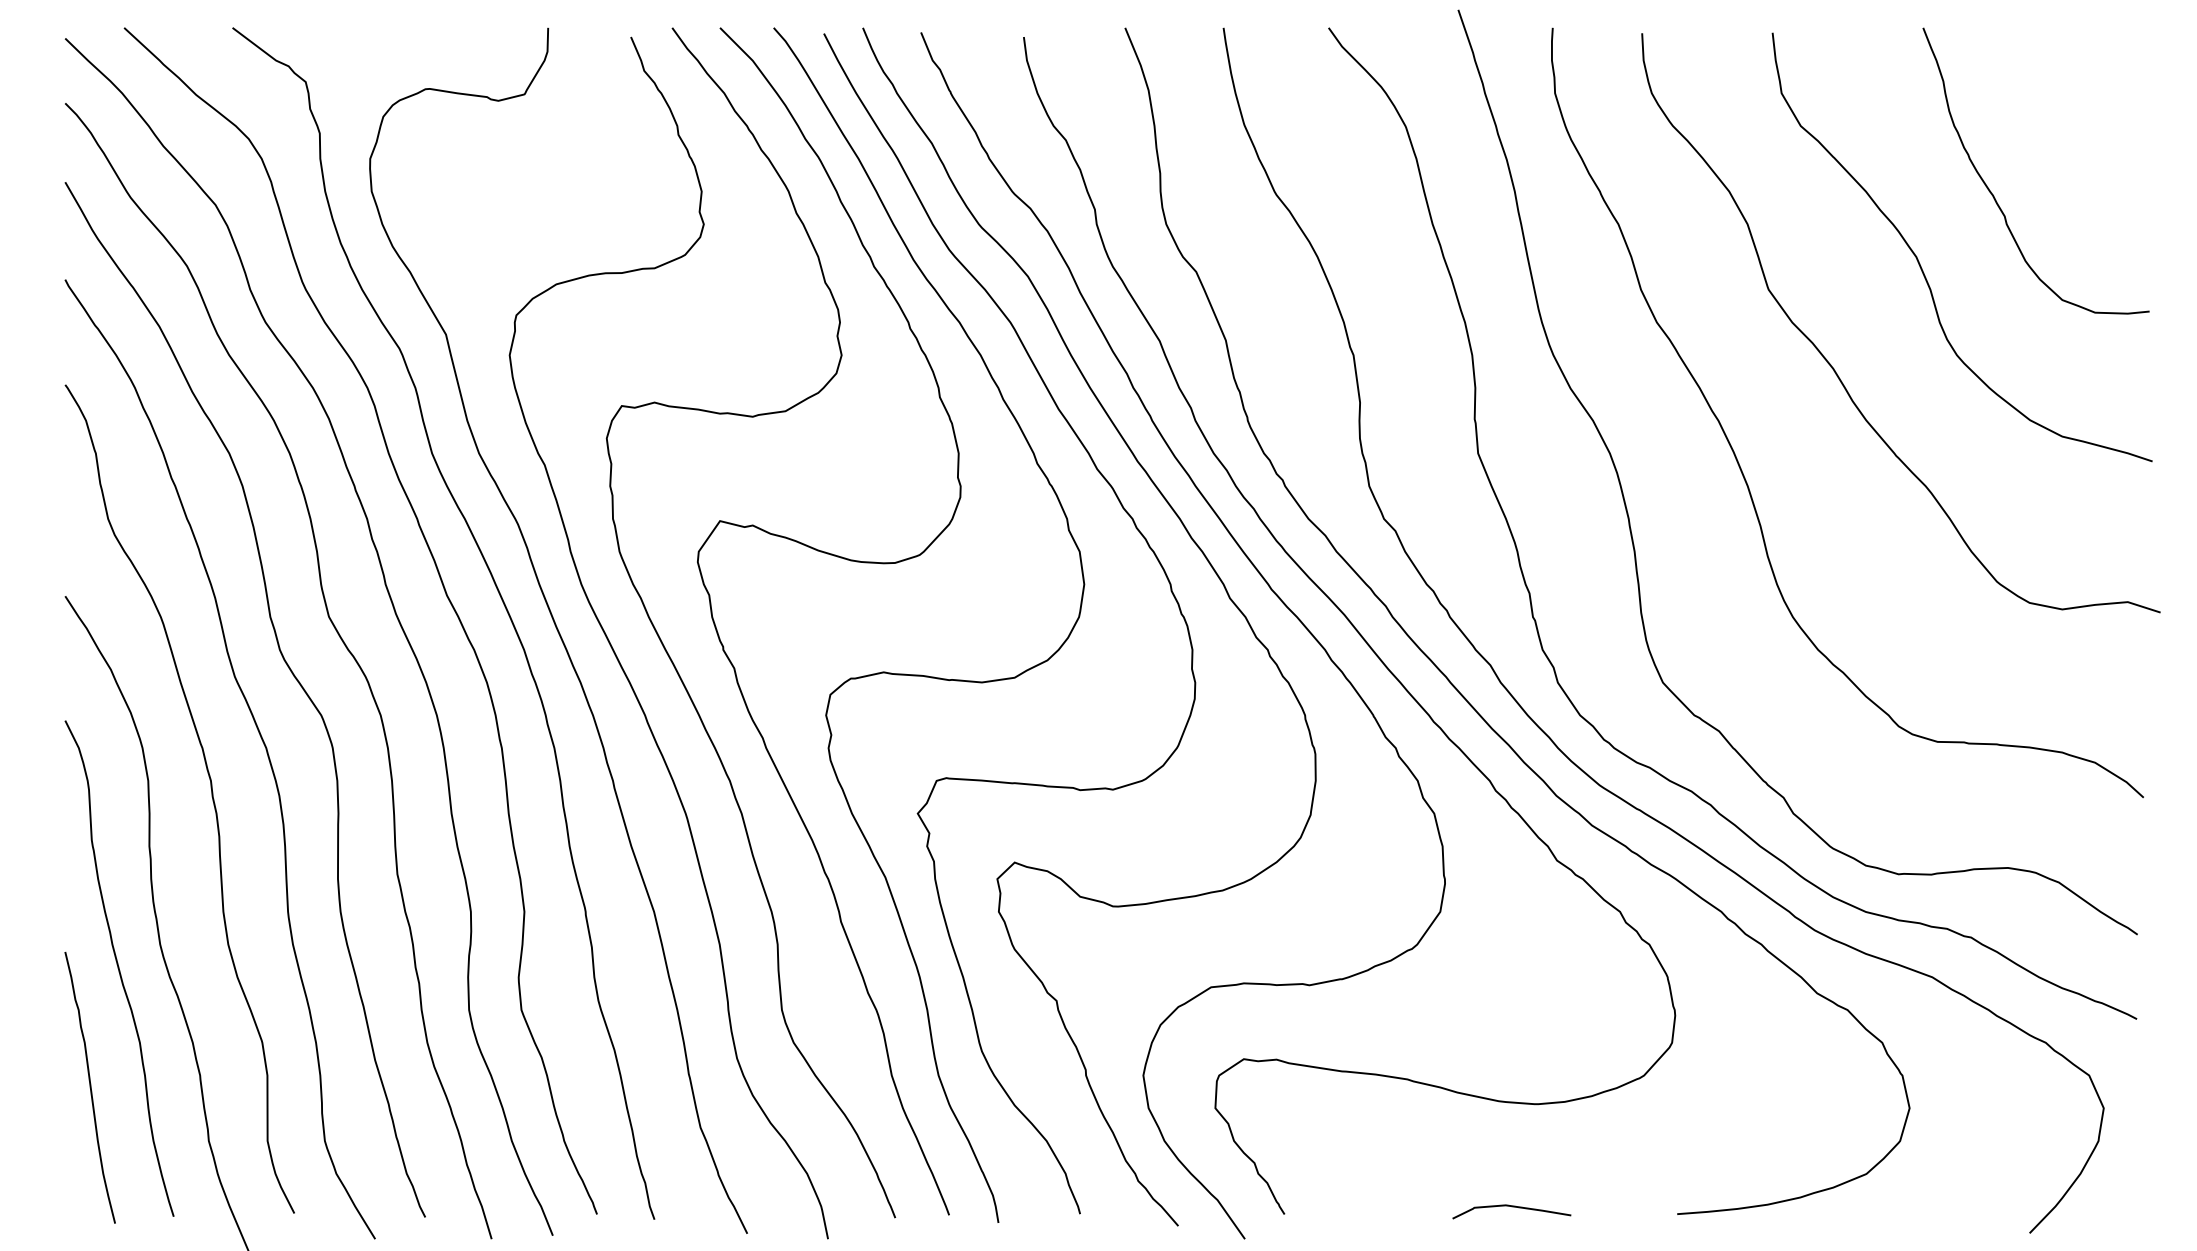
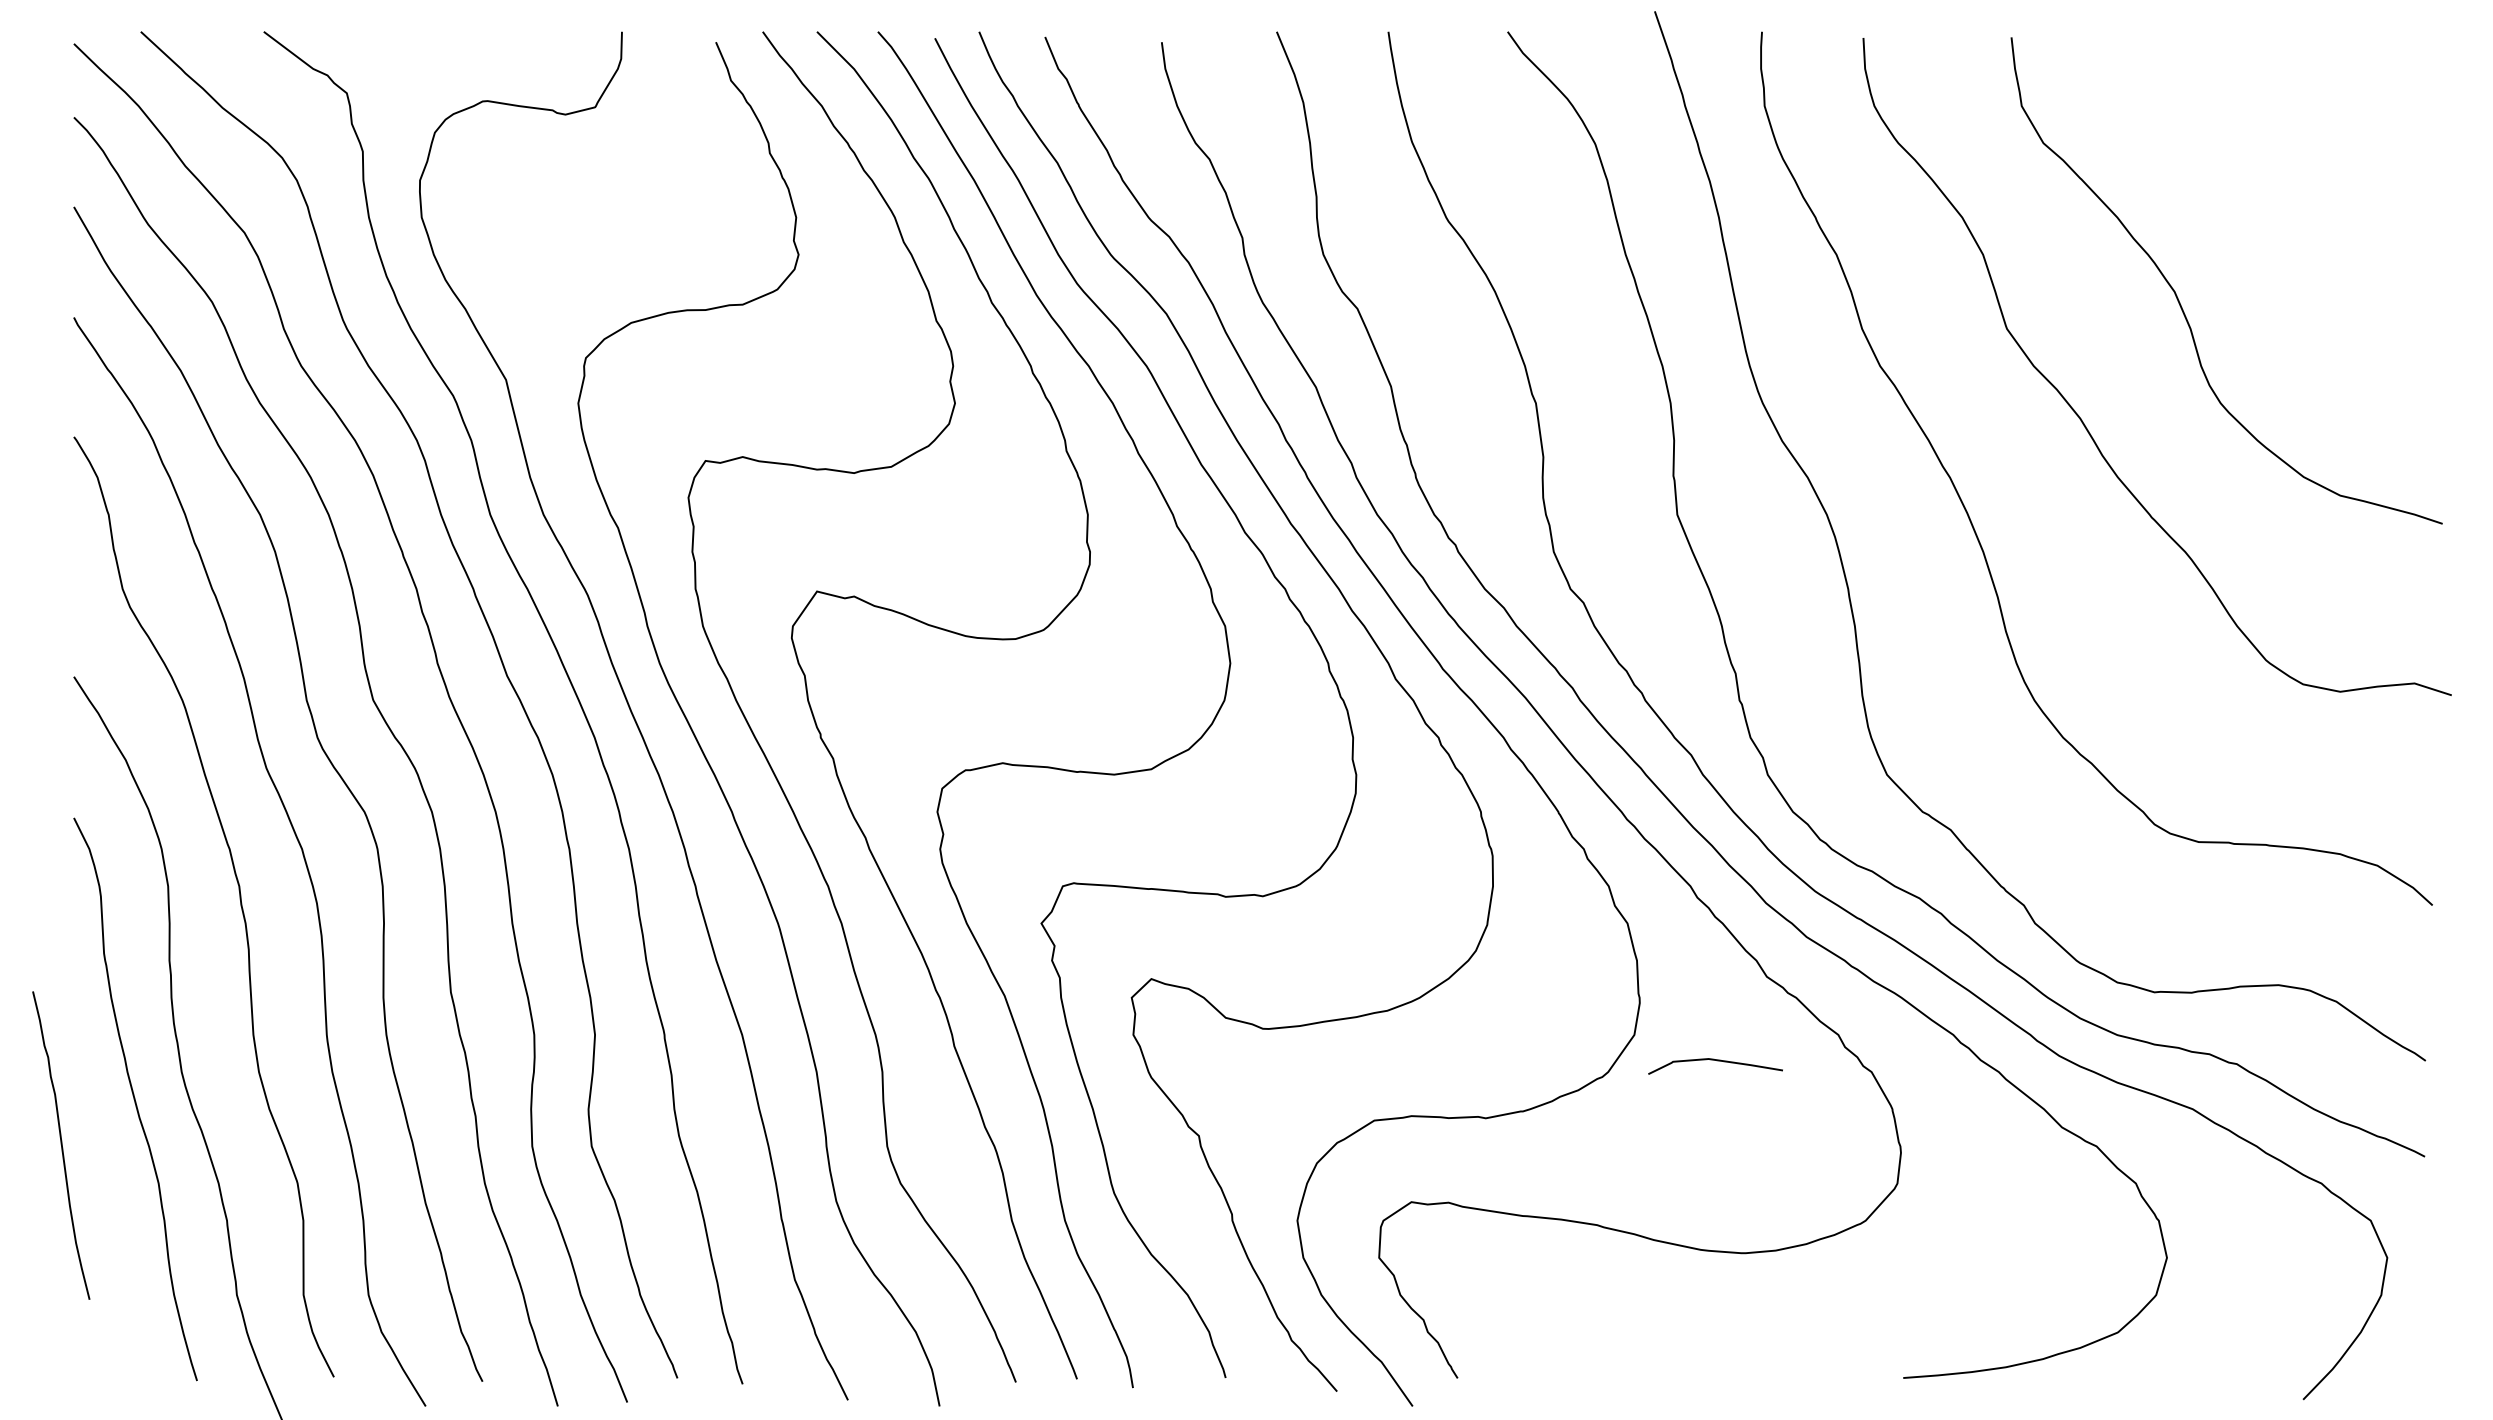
curve: (1993, 195) -> (2262, 221), removed
curve: (90, 1087) -> (61, 1145), moved
curve: (1513, 1207) -> (1717, 1061), moved

